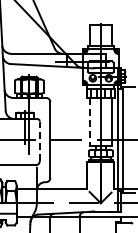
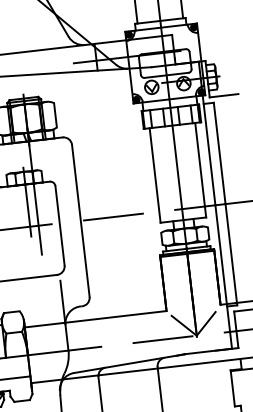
line: (89, 121) -> (155, 174), dashed -> solid
line: (39, 141) -> (59, 226), dashed -> solid

